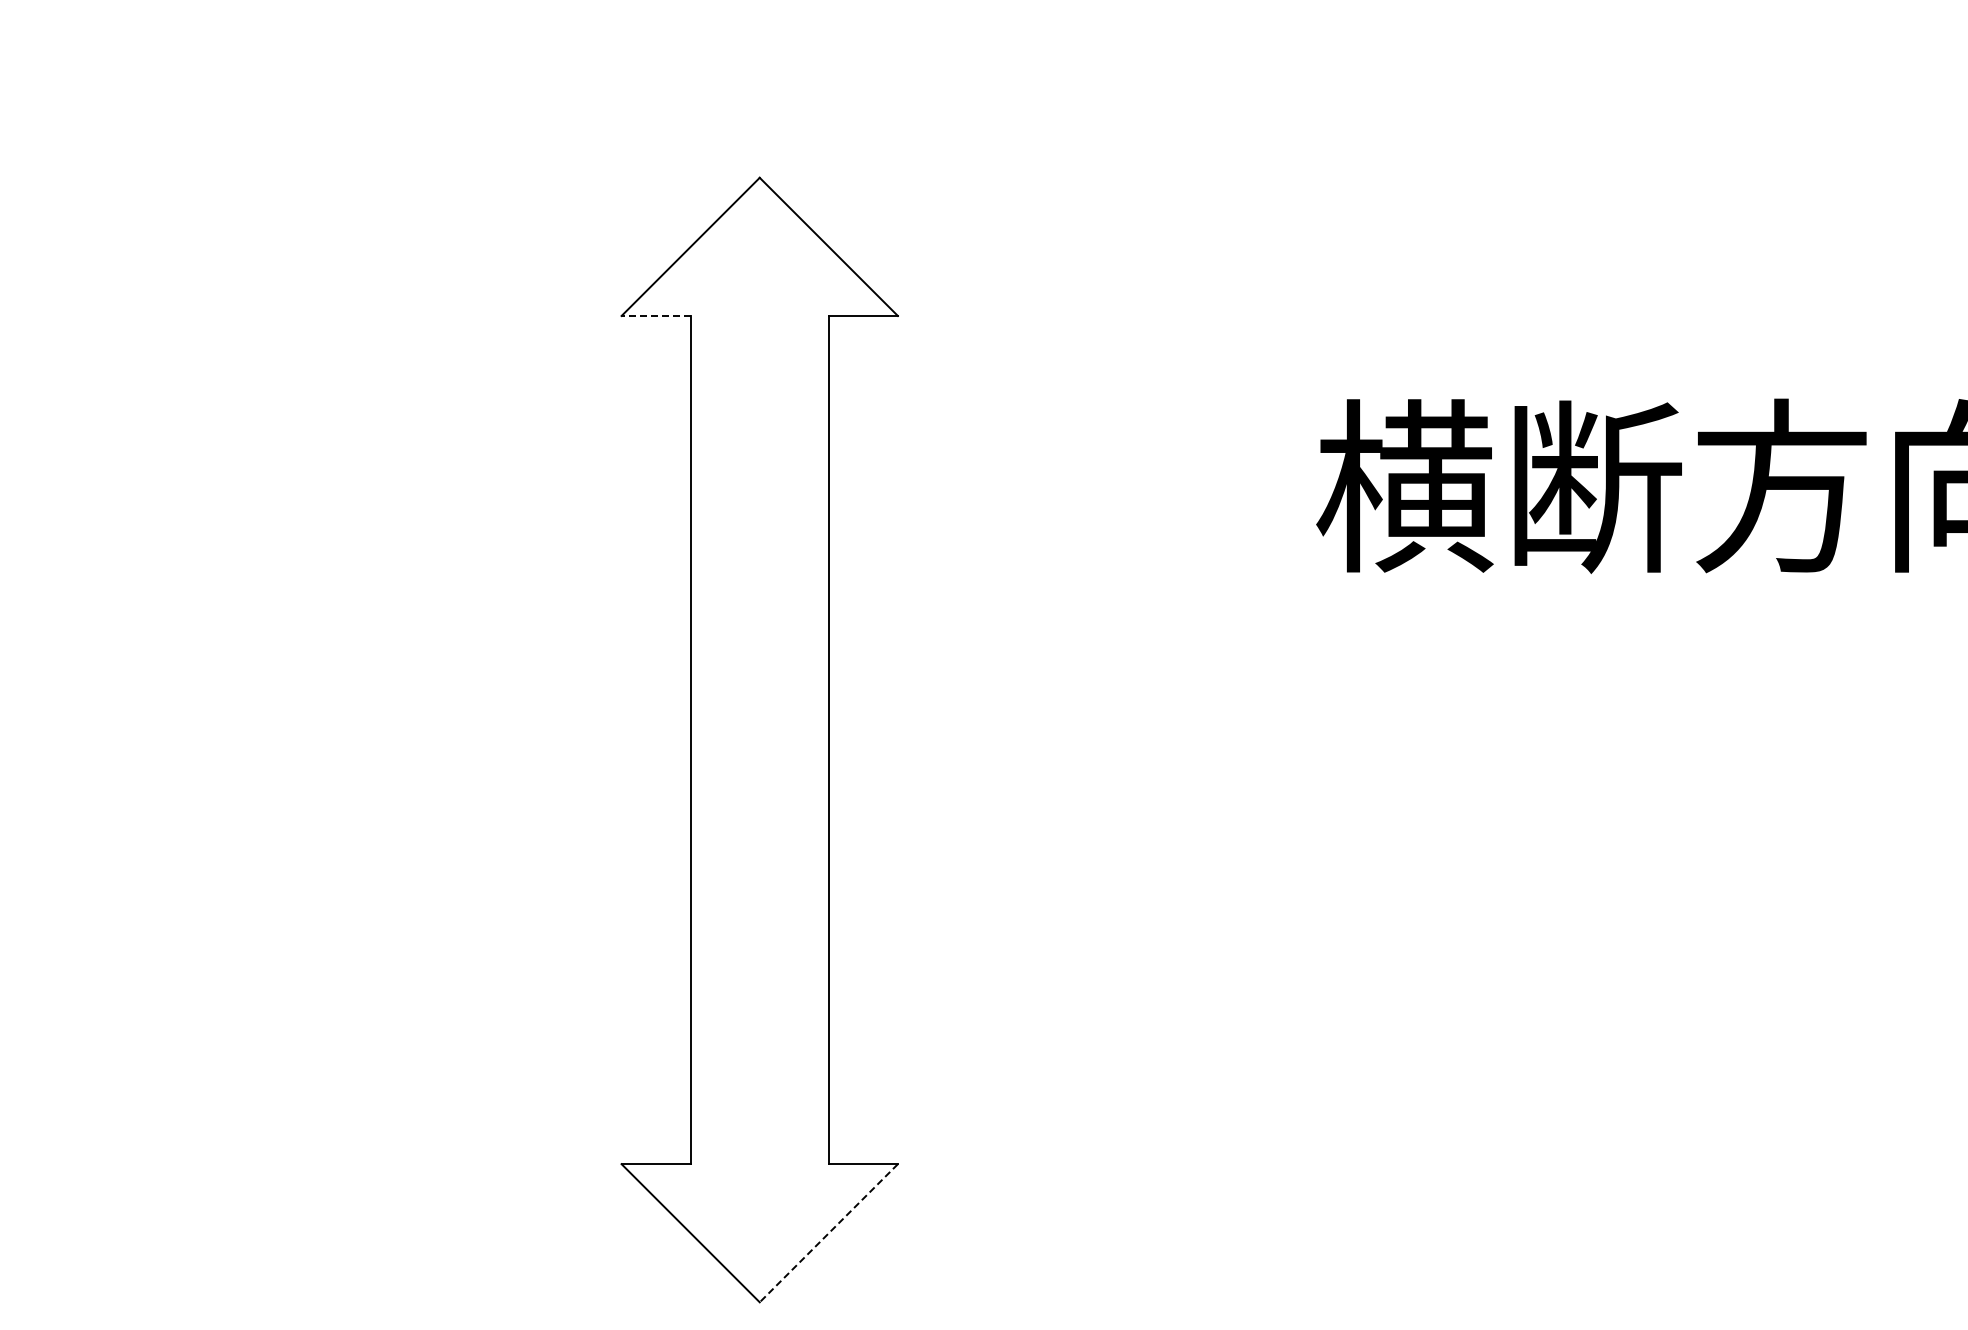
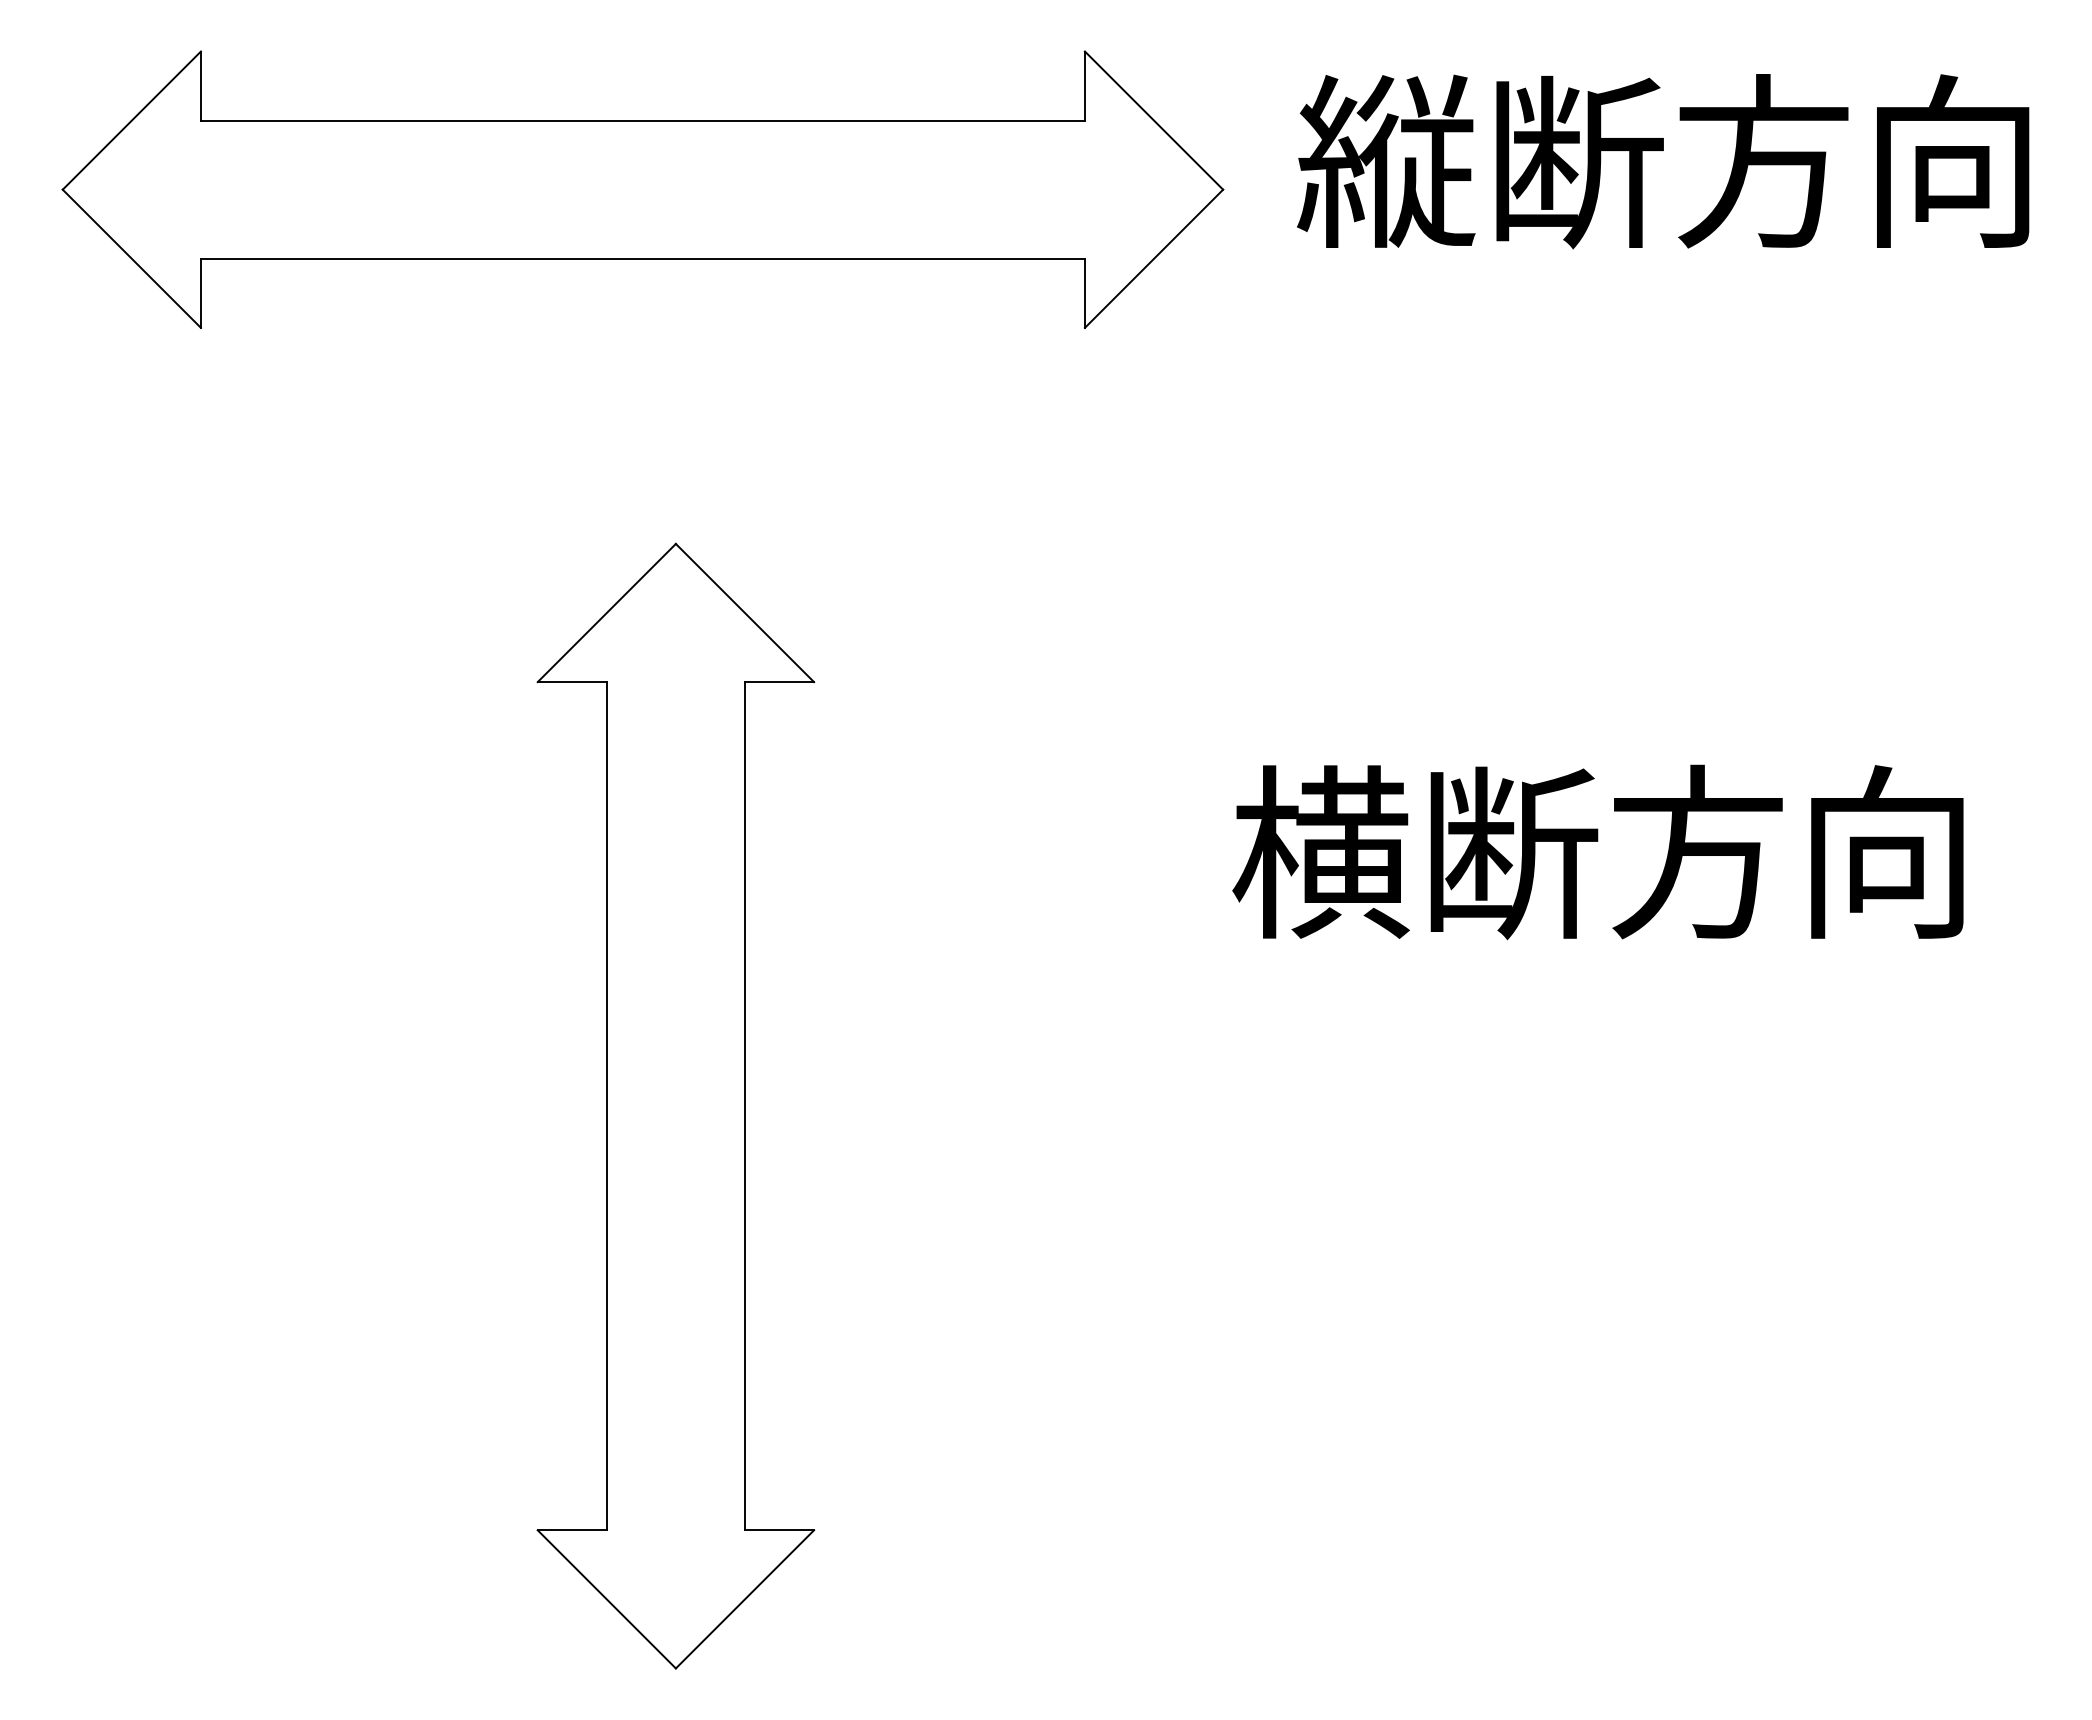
line: (656, 316) -> (572, 682), dashed -> solid
line: (828, 1233) -> (744, 1599), dashed -> solid

